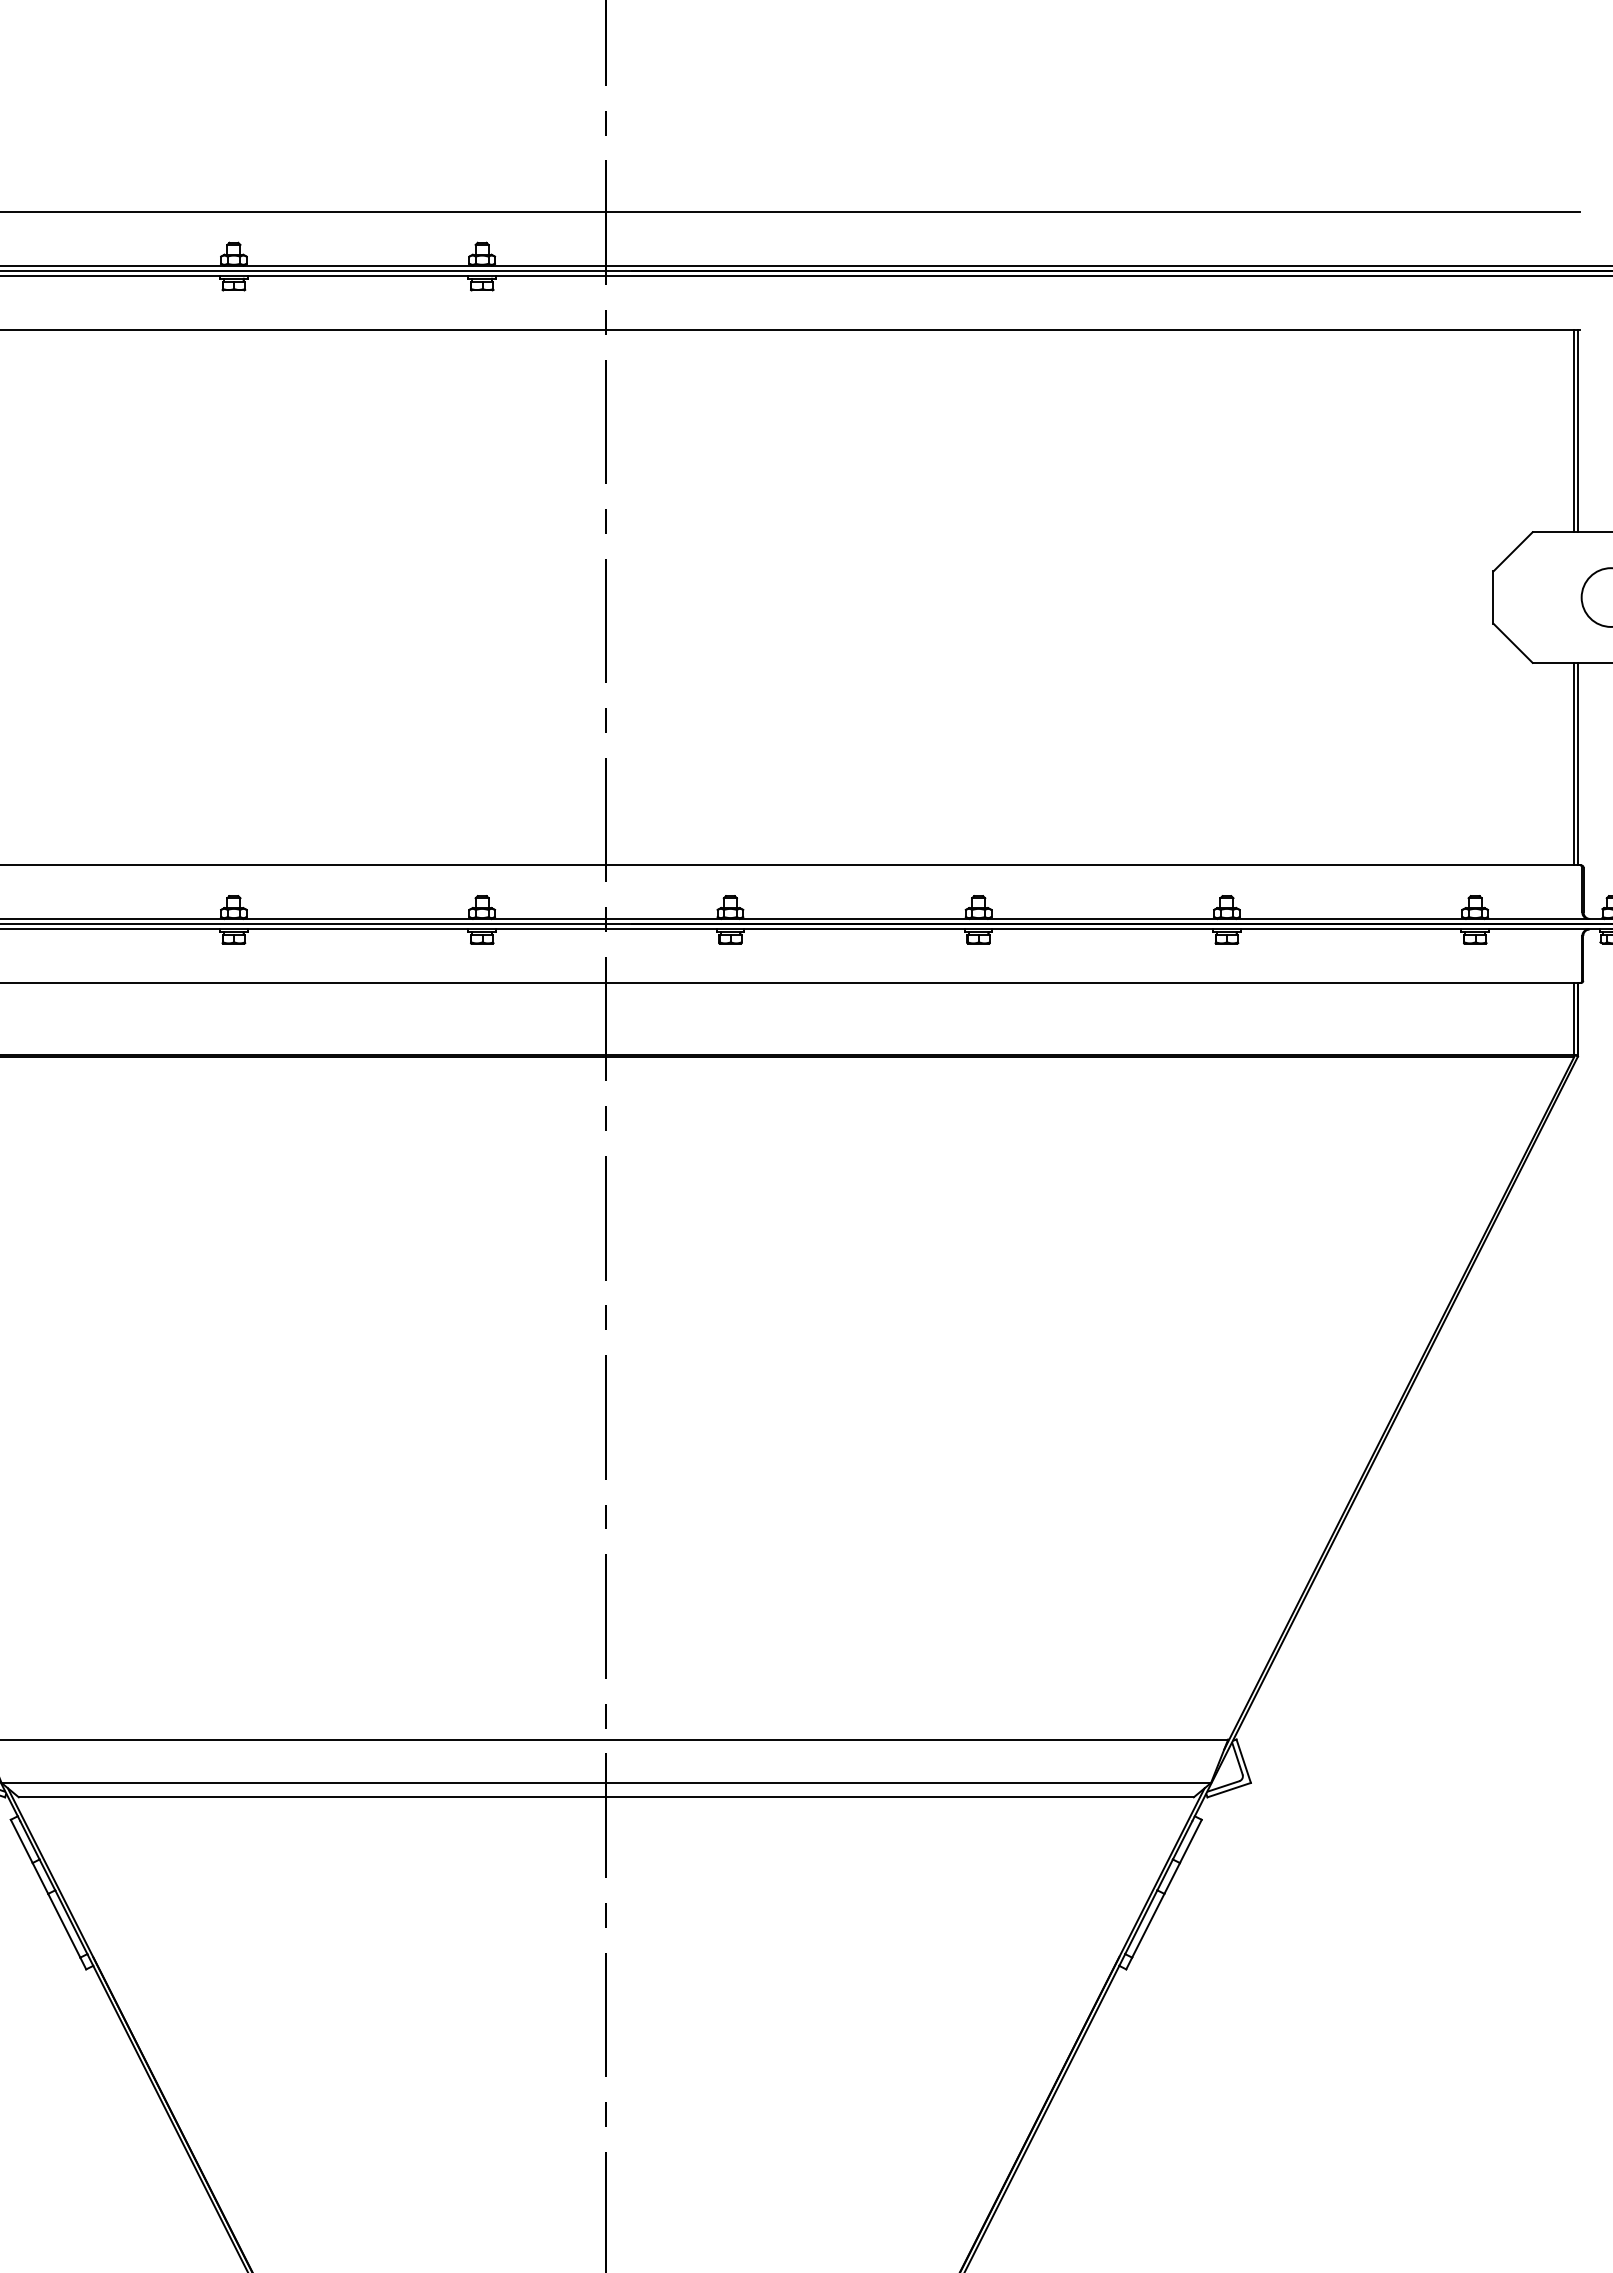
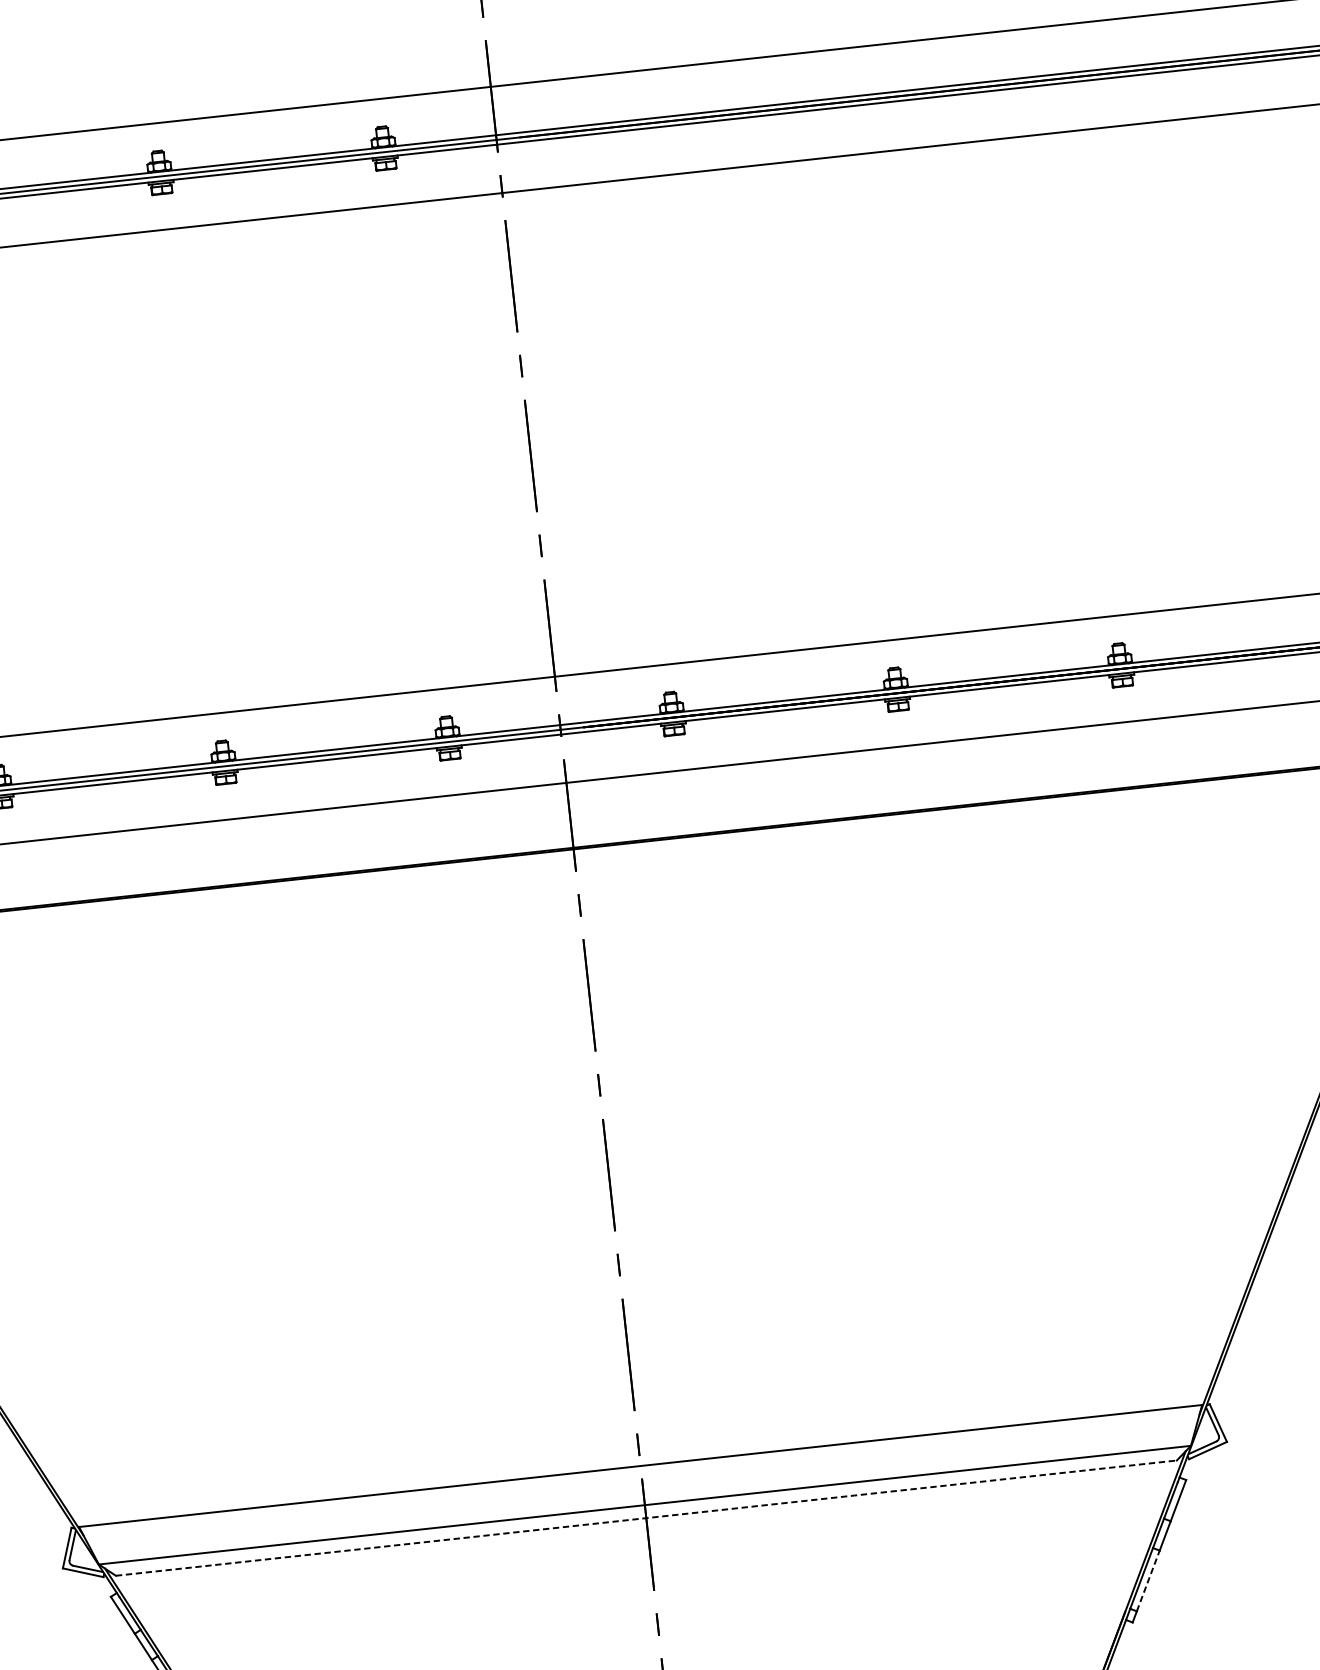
line: (606, 1797) -> (646, 1518), solid -> dashed
line: (1148, 1925) -> (1148, 1580), solid -> dashed

